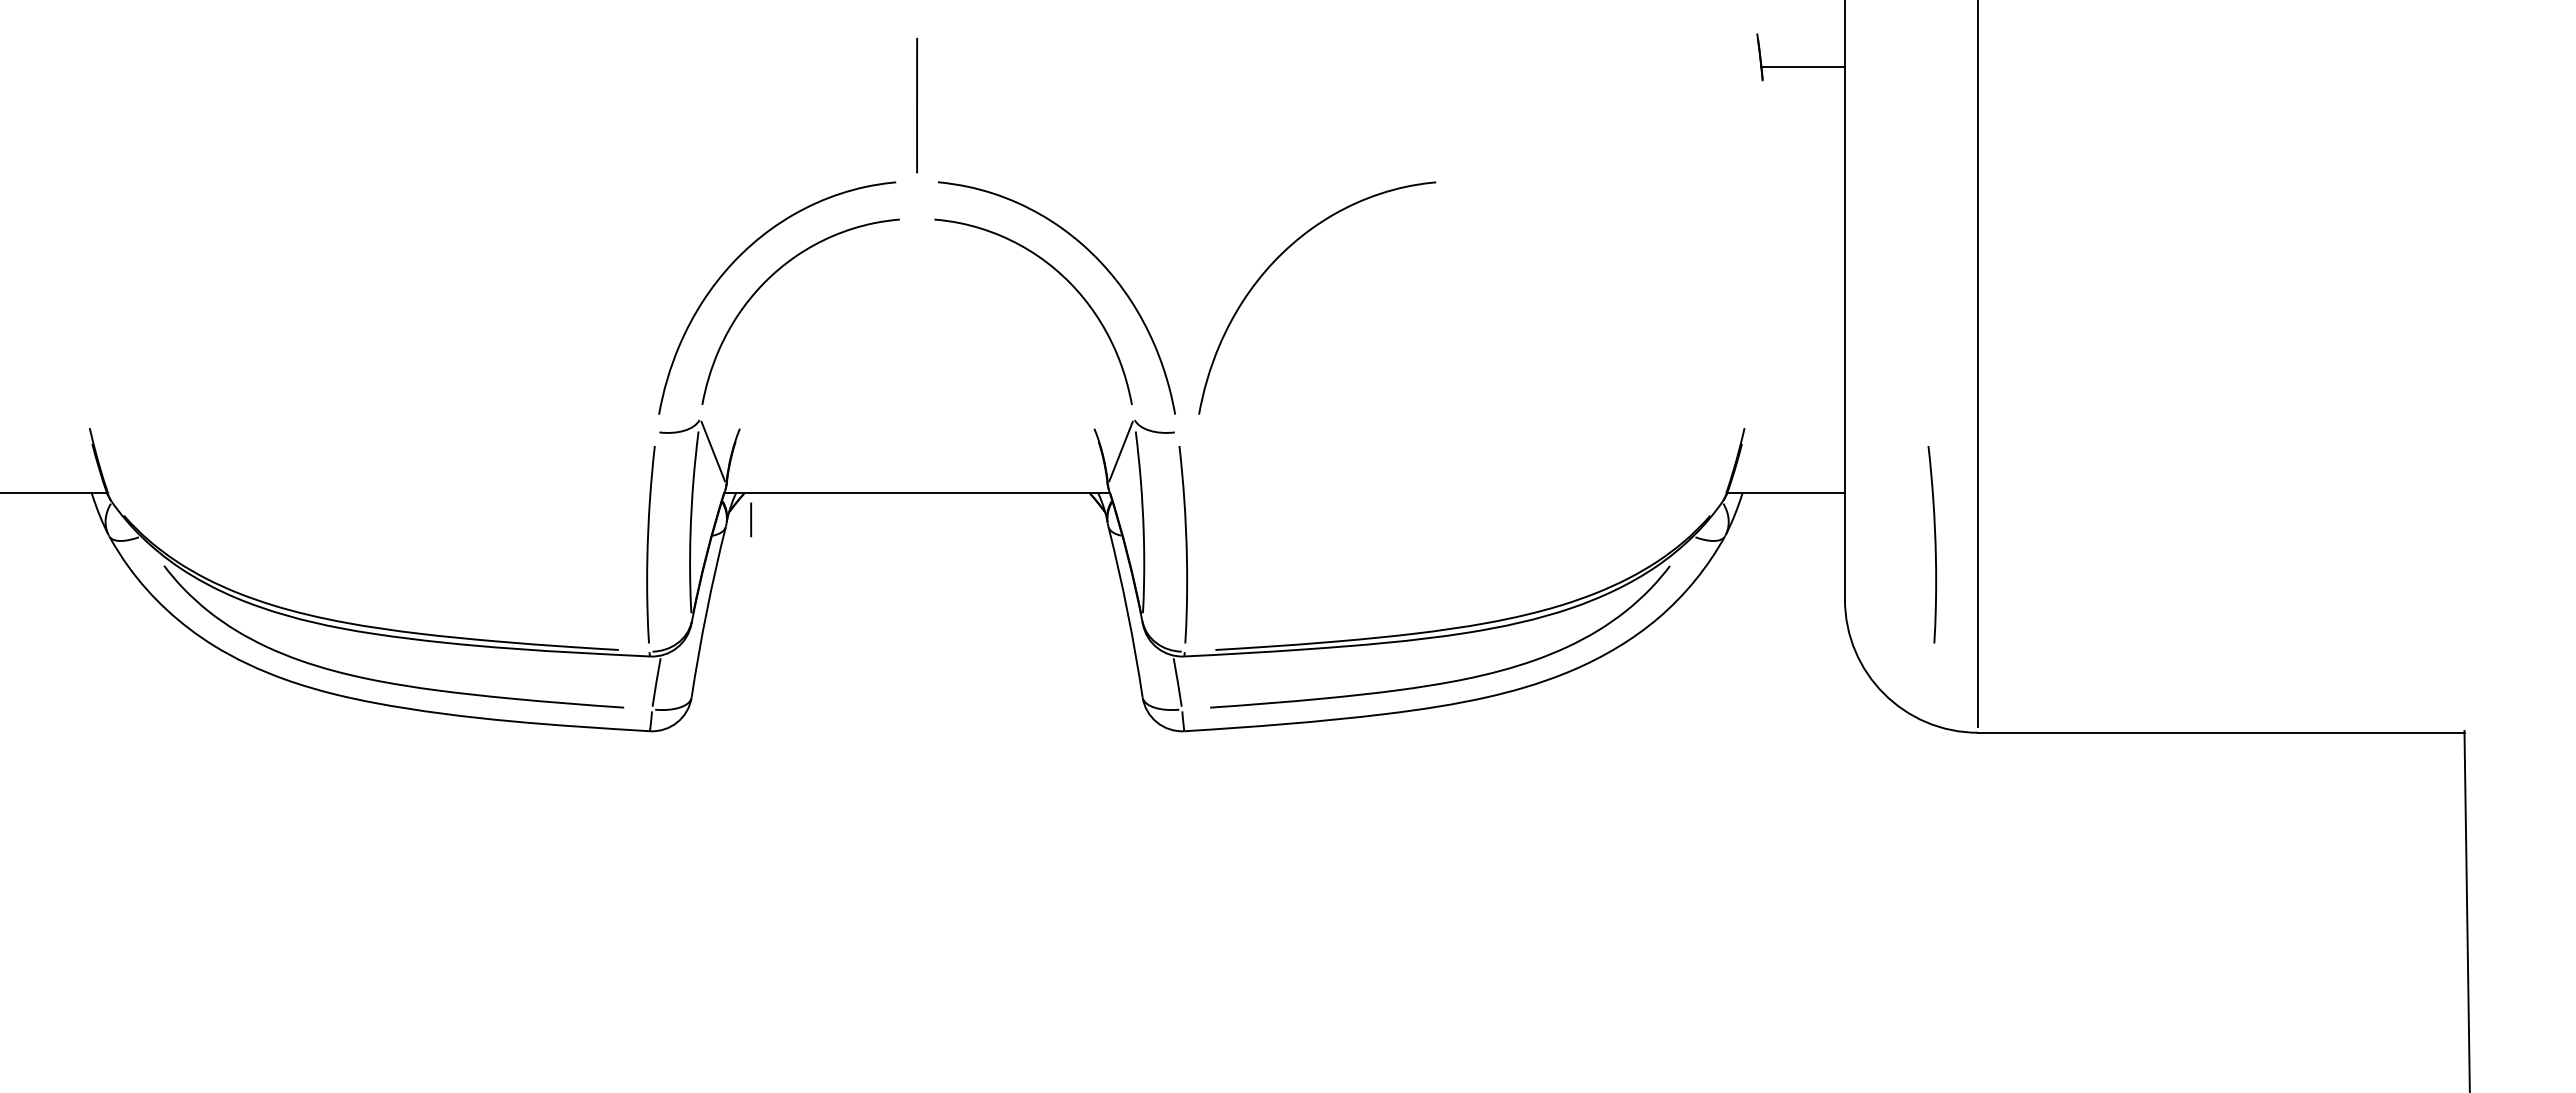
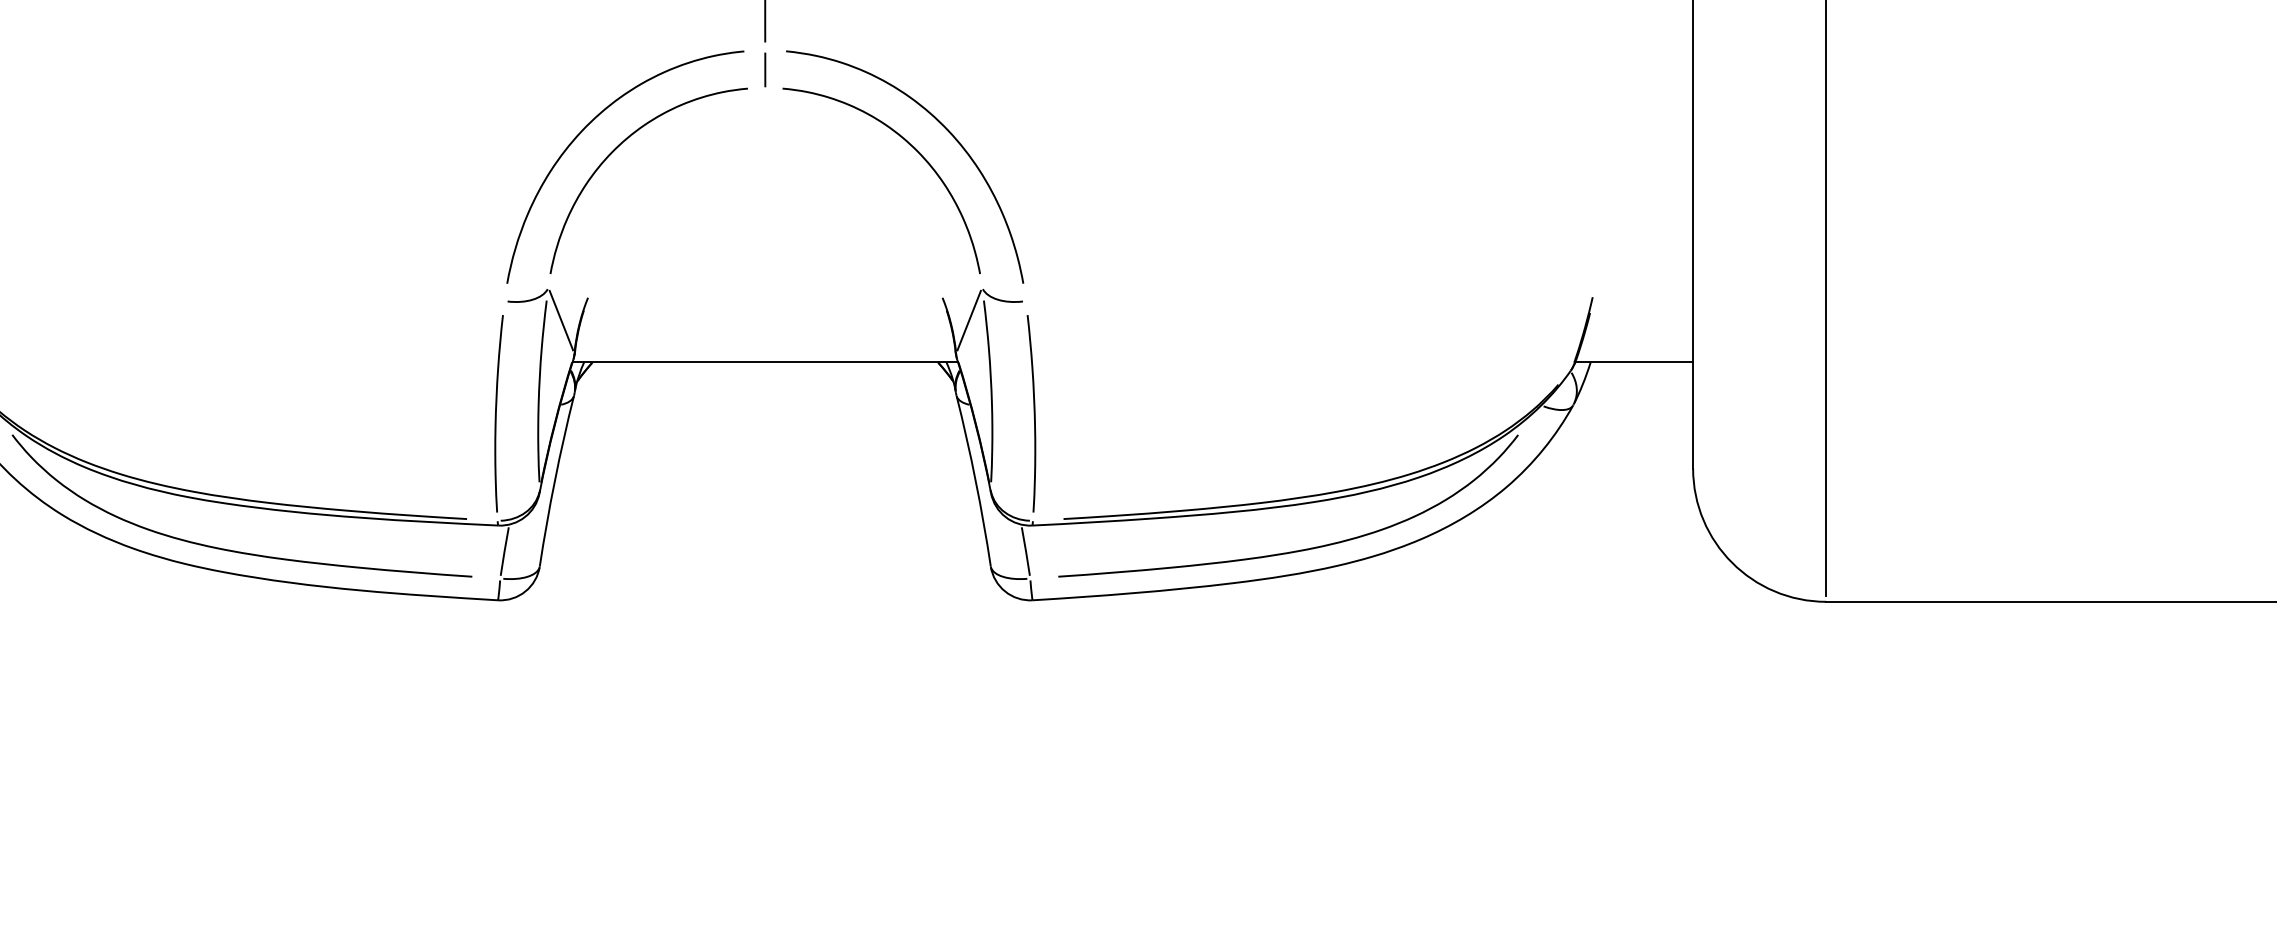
curve: (1278, 258) -> (1126, 127), removed
line: (751, 519) -> (765, 69), moved
curve: (1934, 544) -> (1782, 413), removed

